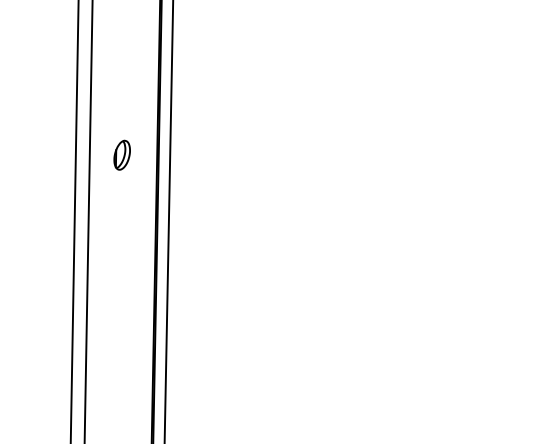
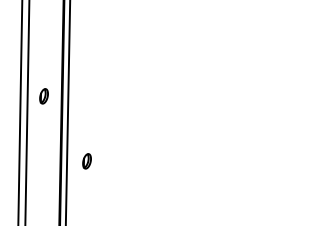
part: (206, 284) -> (86, 161), added

